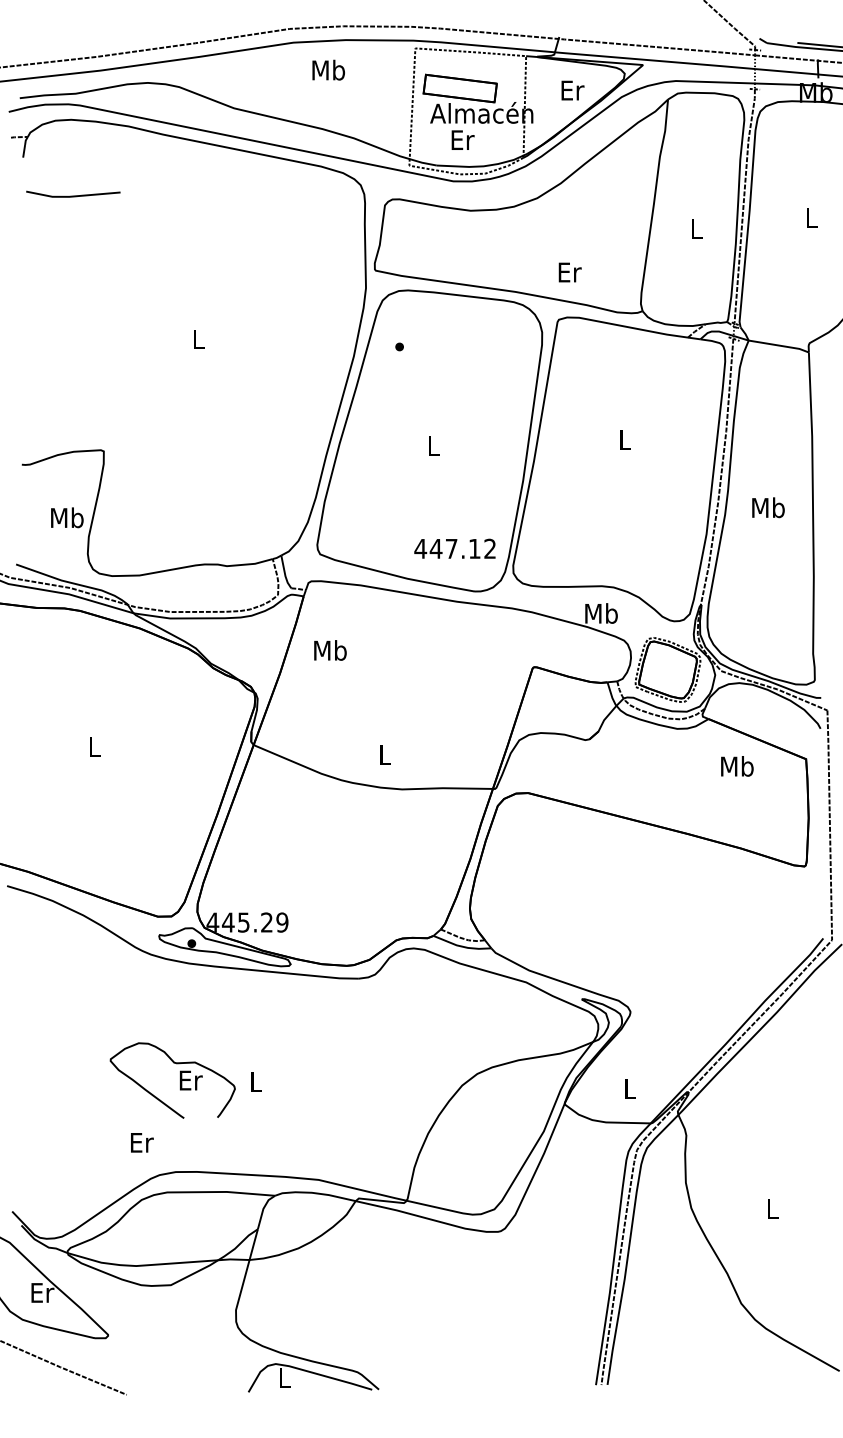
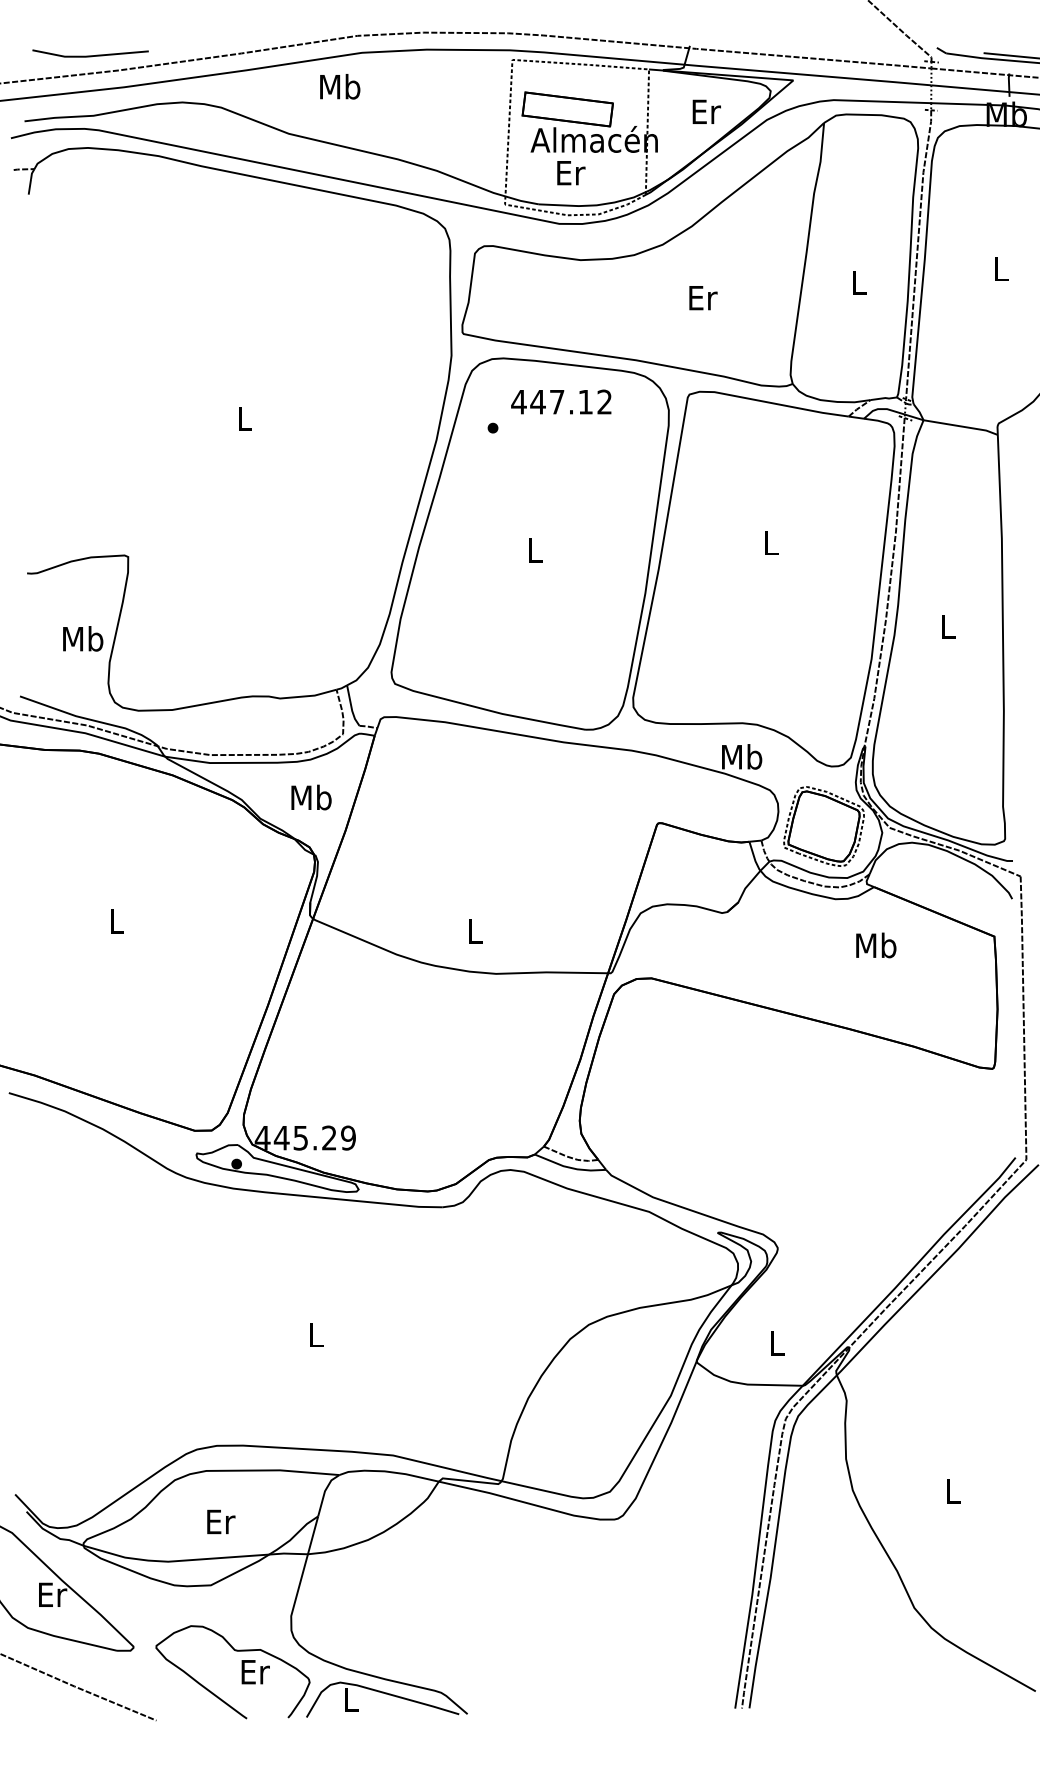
text: (328, 69) -> (339, 85), moved
line: (73, 195) -> (90, 55), moved
text: (569, 272) -> (702, 298), moved
text: (768, 507) -> (947, 626), Mb -> L
text: (454, 548) -> (560, 401), moved
text: (330, 650) -> (311, 797), moved
text: (737, 766) -> (876, 945), moved
part: (180, 1080) -> (242, 1672), moved
text: (142, 1142) -> (221, 1521), moved

